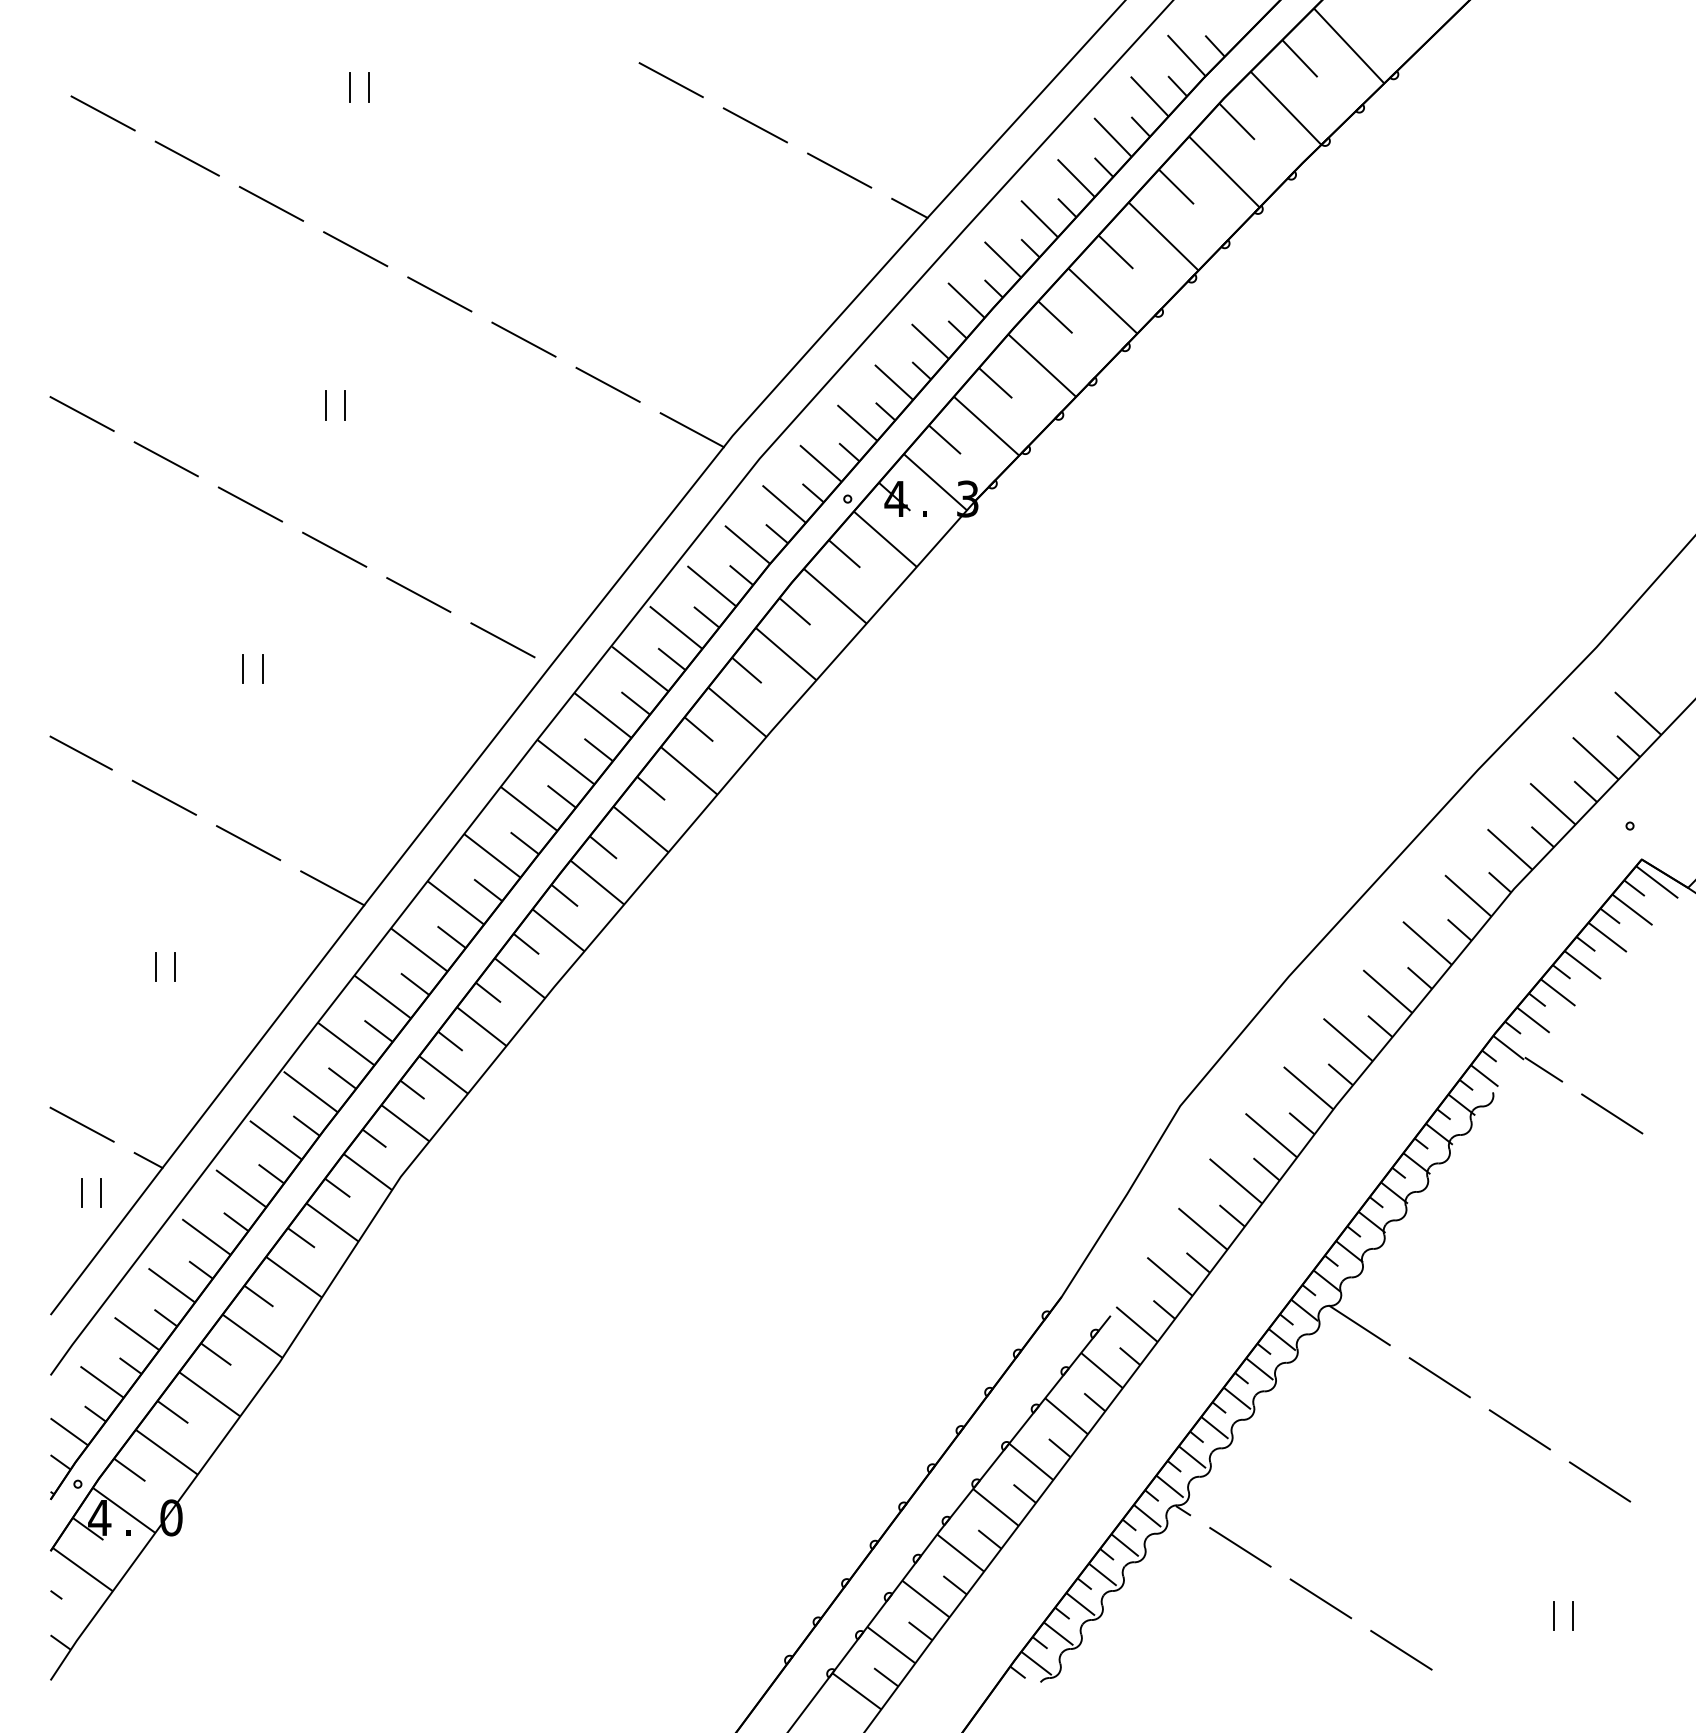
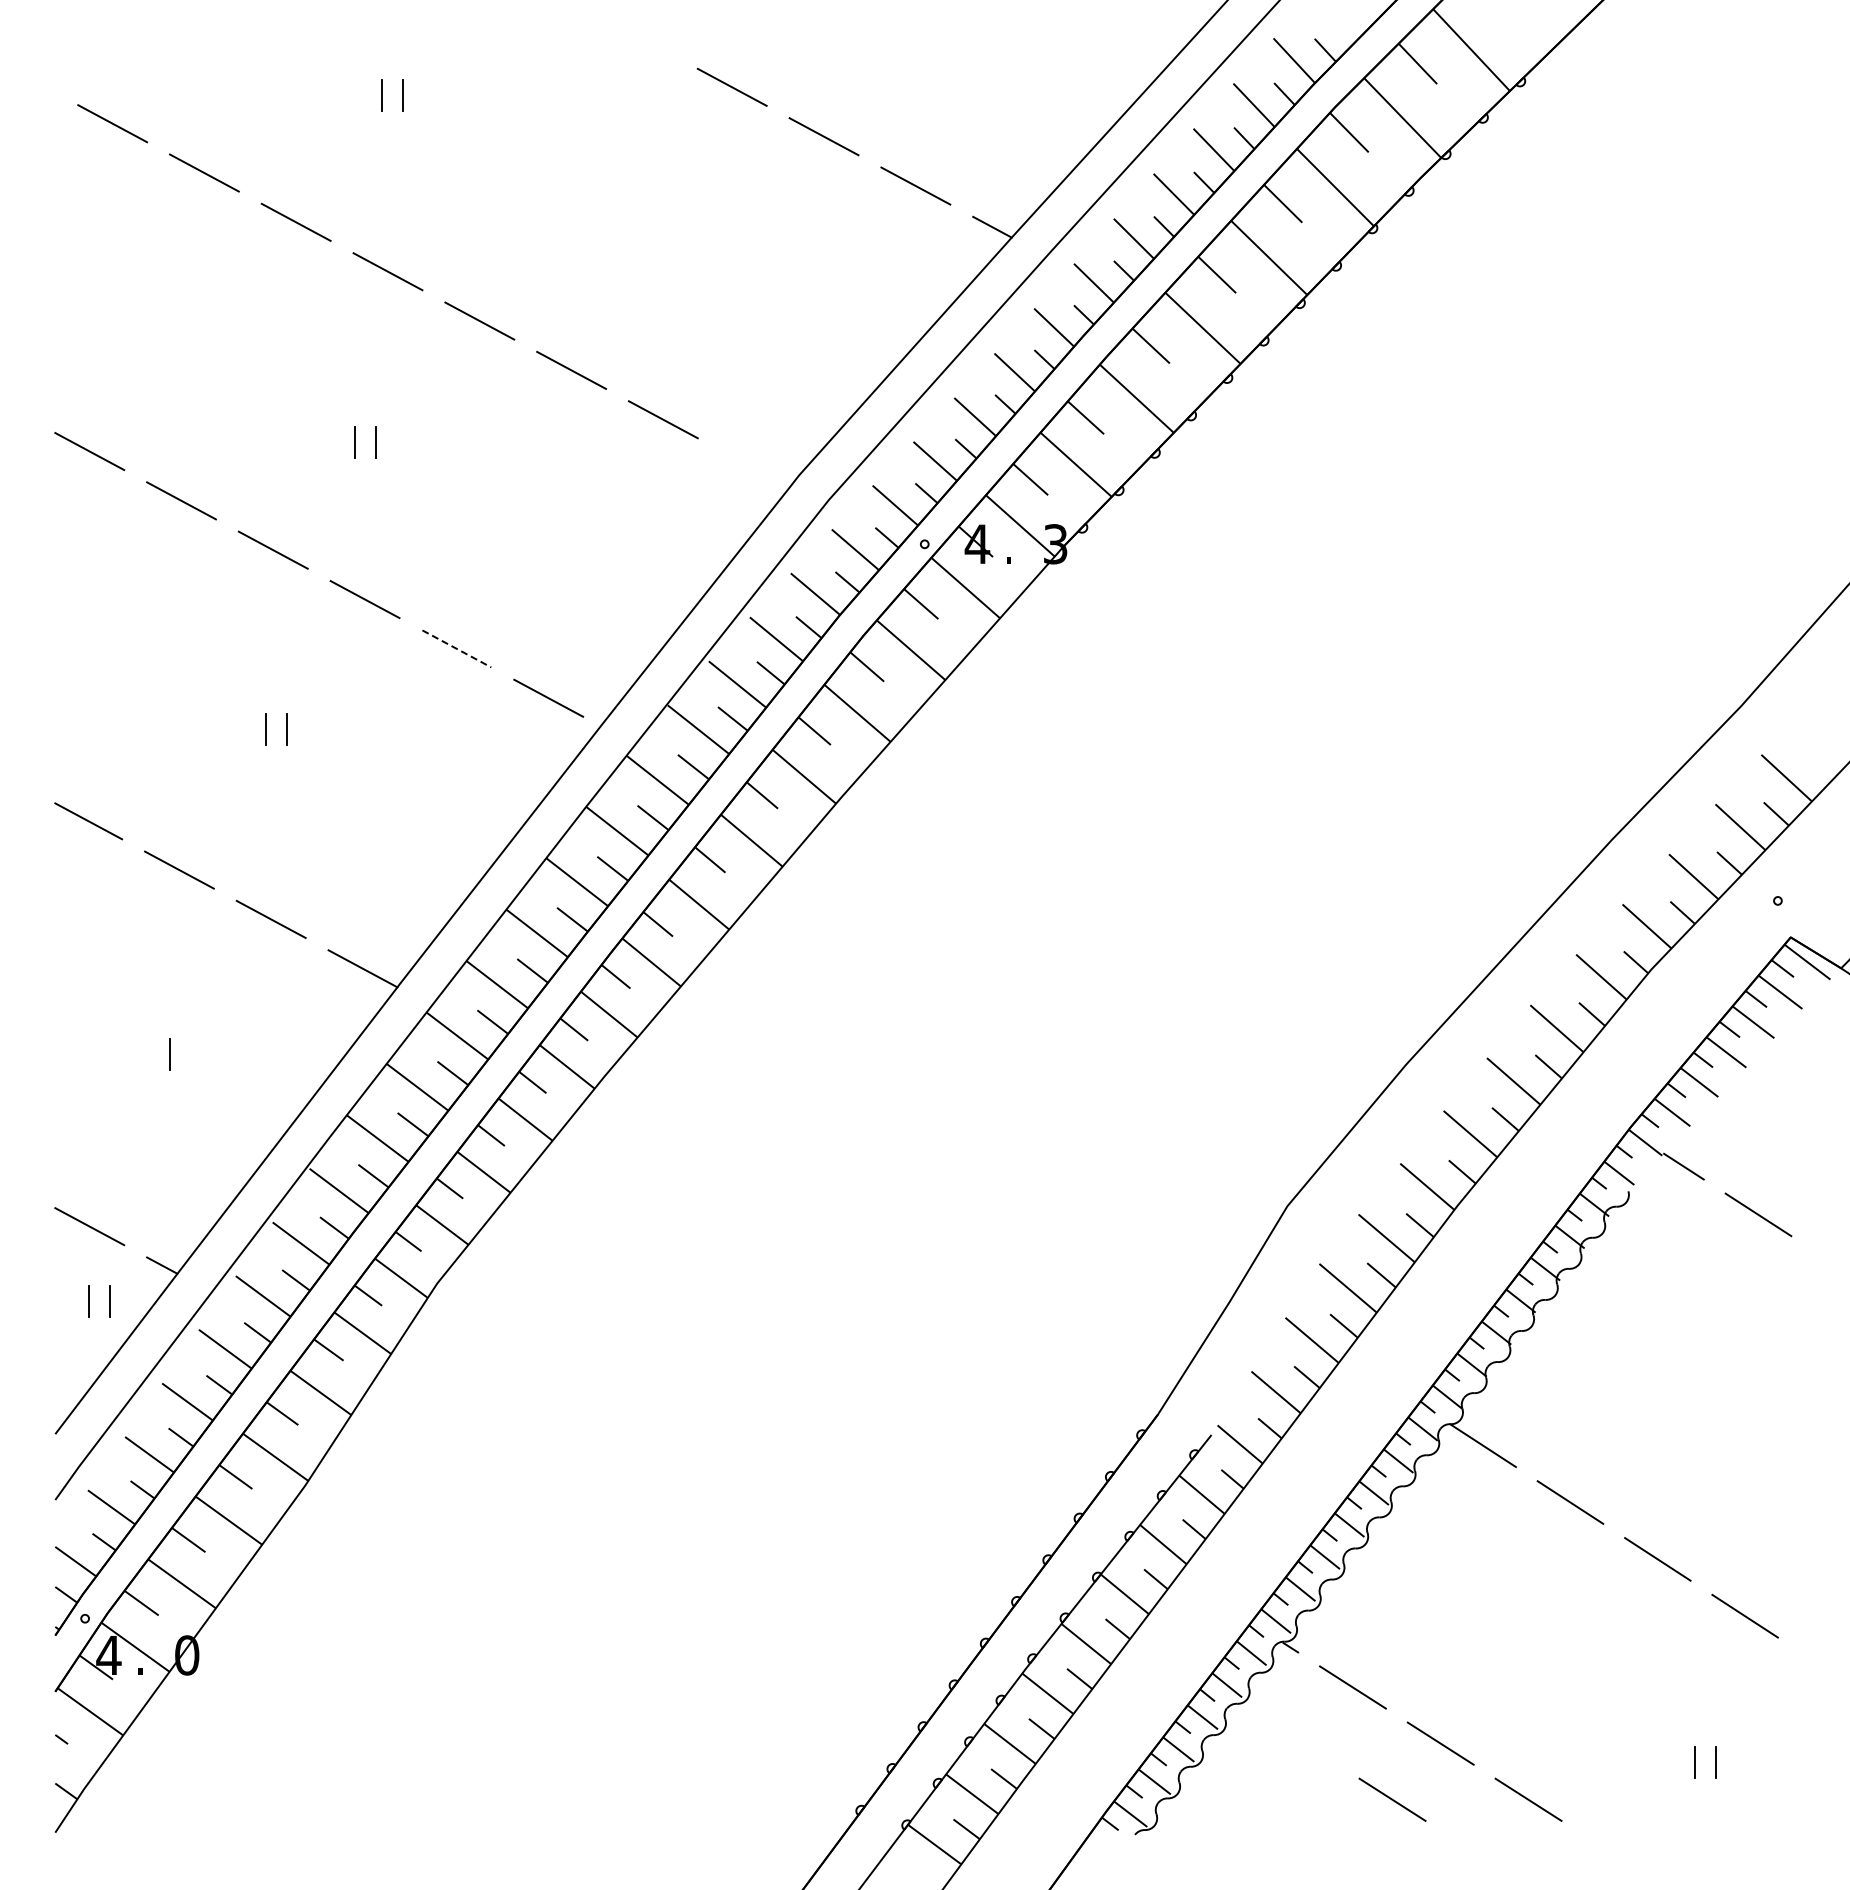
line: (691, 429) -> (754, 468), removed
line: (419, 595) -> (457, 649), solid -> dashed
line: (174, 966) -> (190, 1054), removed
line: (1276, 1649) -> (1392, 1799), added

